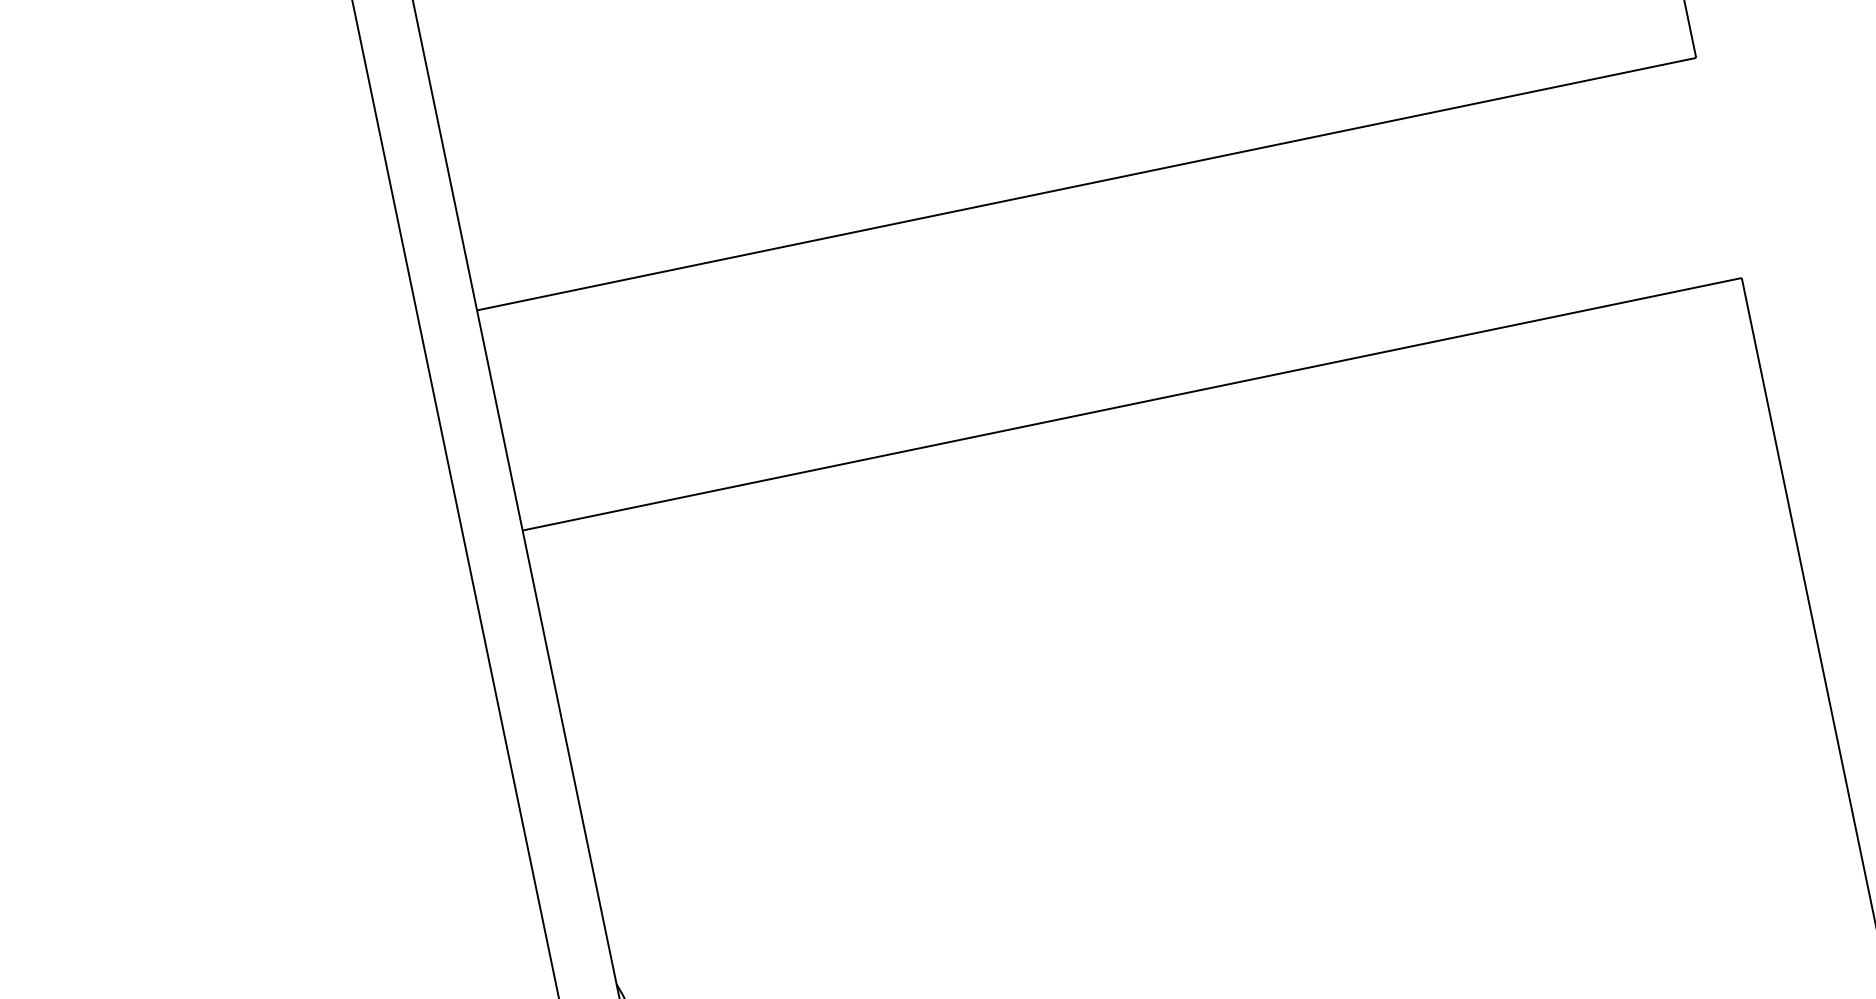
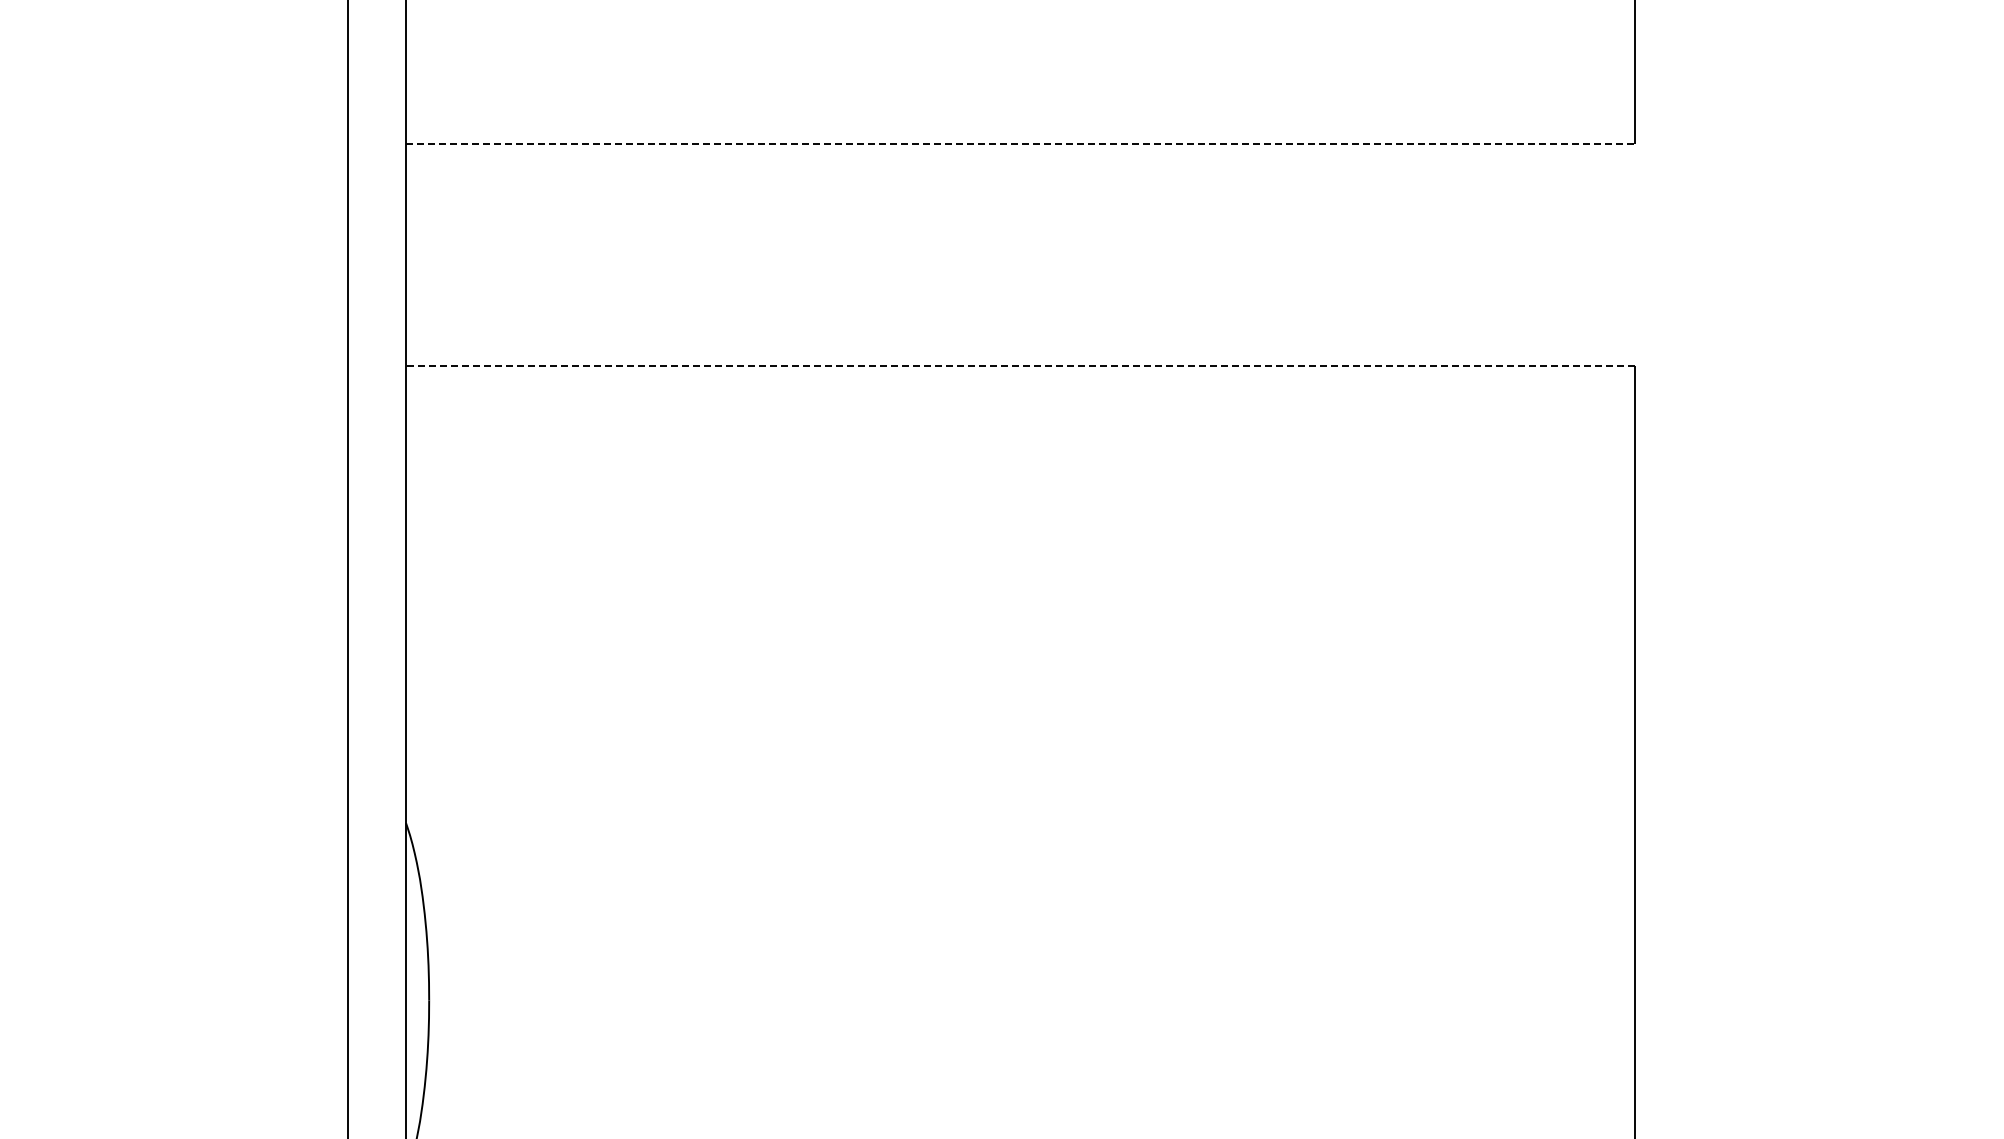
line: (1086, 183) -> (1020, 143), solid -> dashed
line: (1131, 403) -> (1020, 365), solid -> dashed

